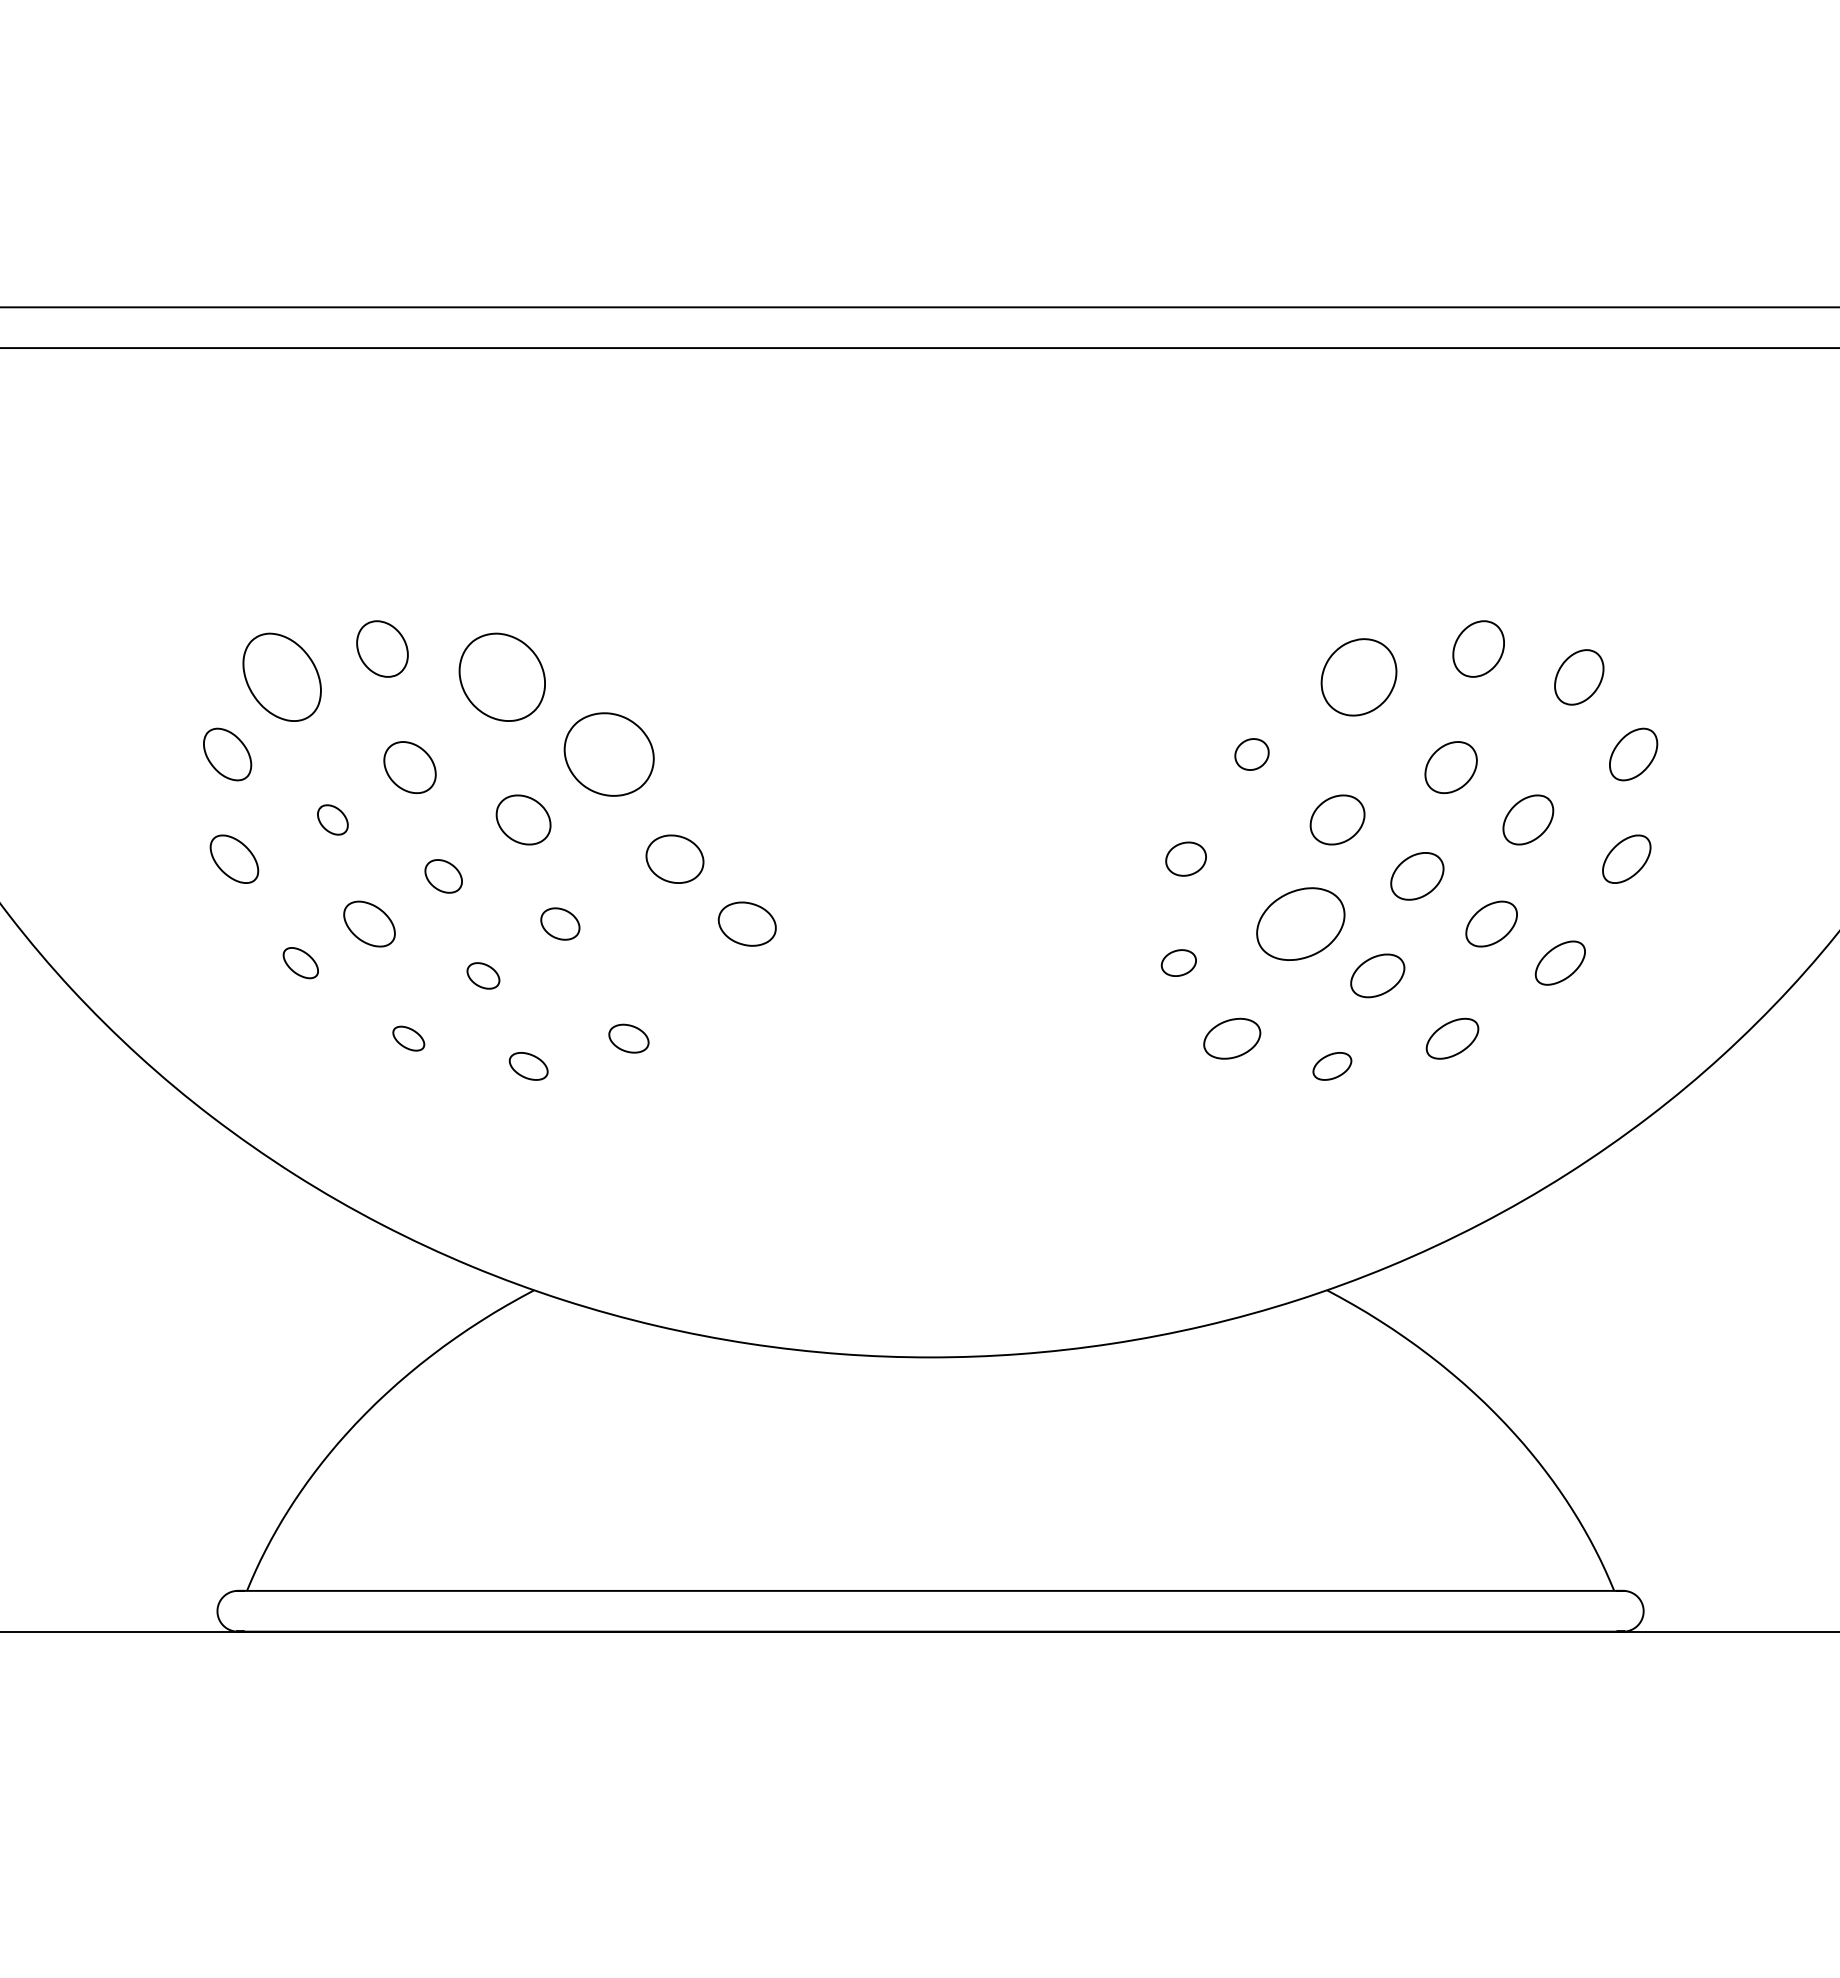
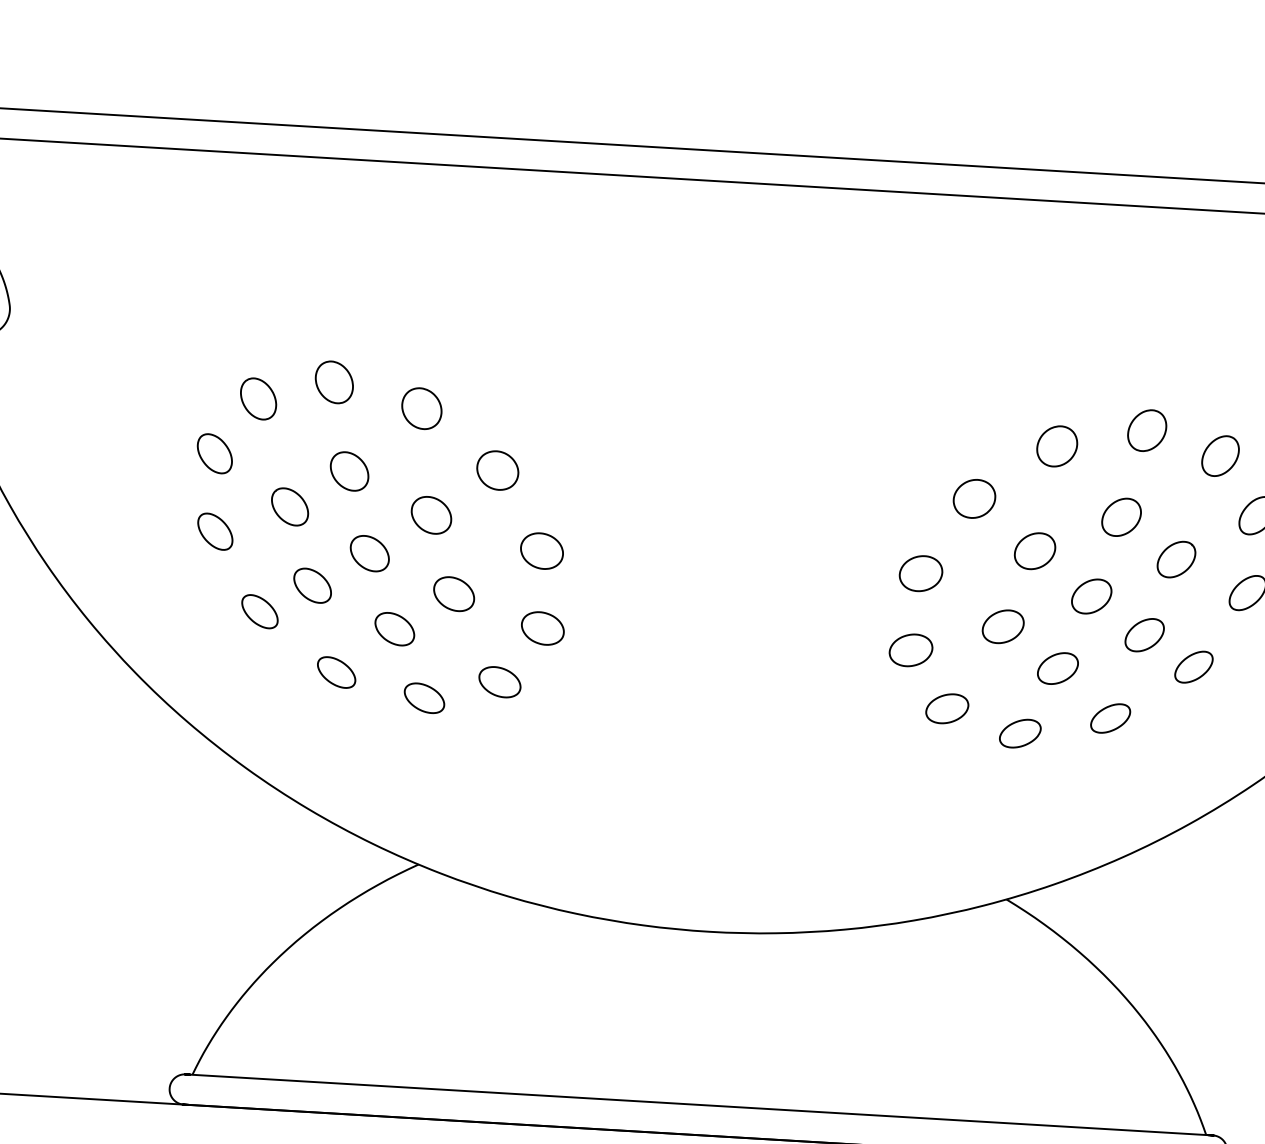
part: (281, 677) -> (258, 399), size x0.62
part: (501, 677) -> (421, 408), size x0.62
part: (1358, 677) -> (1056, 446), size x0.71
part: (608, 754) -> (497, 470), size x0.62
part: (1251, 754) -> (974, 498), size x1.67
part: (332, 819) -> (289, 506), size x1.67
part: (1185, 858) -> (920, 573), size x1.43
part: (443, 876) -> (369, 553), size x1.43
part: (560, 923) -> (454, 593), size x1.43
part: (746, 923) -> (542, 627), moved
part: (1300, 923) -> (1002, 626), size x0.62
part: (300, 962) -> (259, 611), size x1.43
part: (1178, 962) -> (910, 649), size x1.67
part: (483, 975) -> (394, 628), size x1.67
part: (408, 1038) -> (336, 672), size x1.67
part: (628, 1038) -> (499, 682), size x1.43
part: (528, 1066) -> (424, 698), size x1.43
part: (1332, 1066) -> (1020, 733), size x1.43

